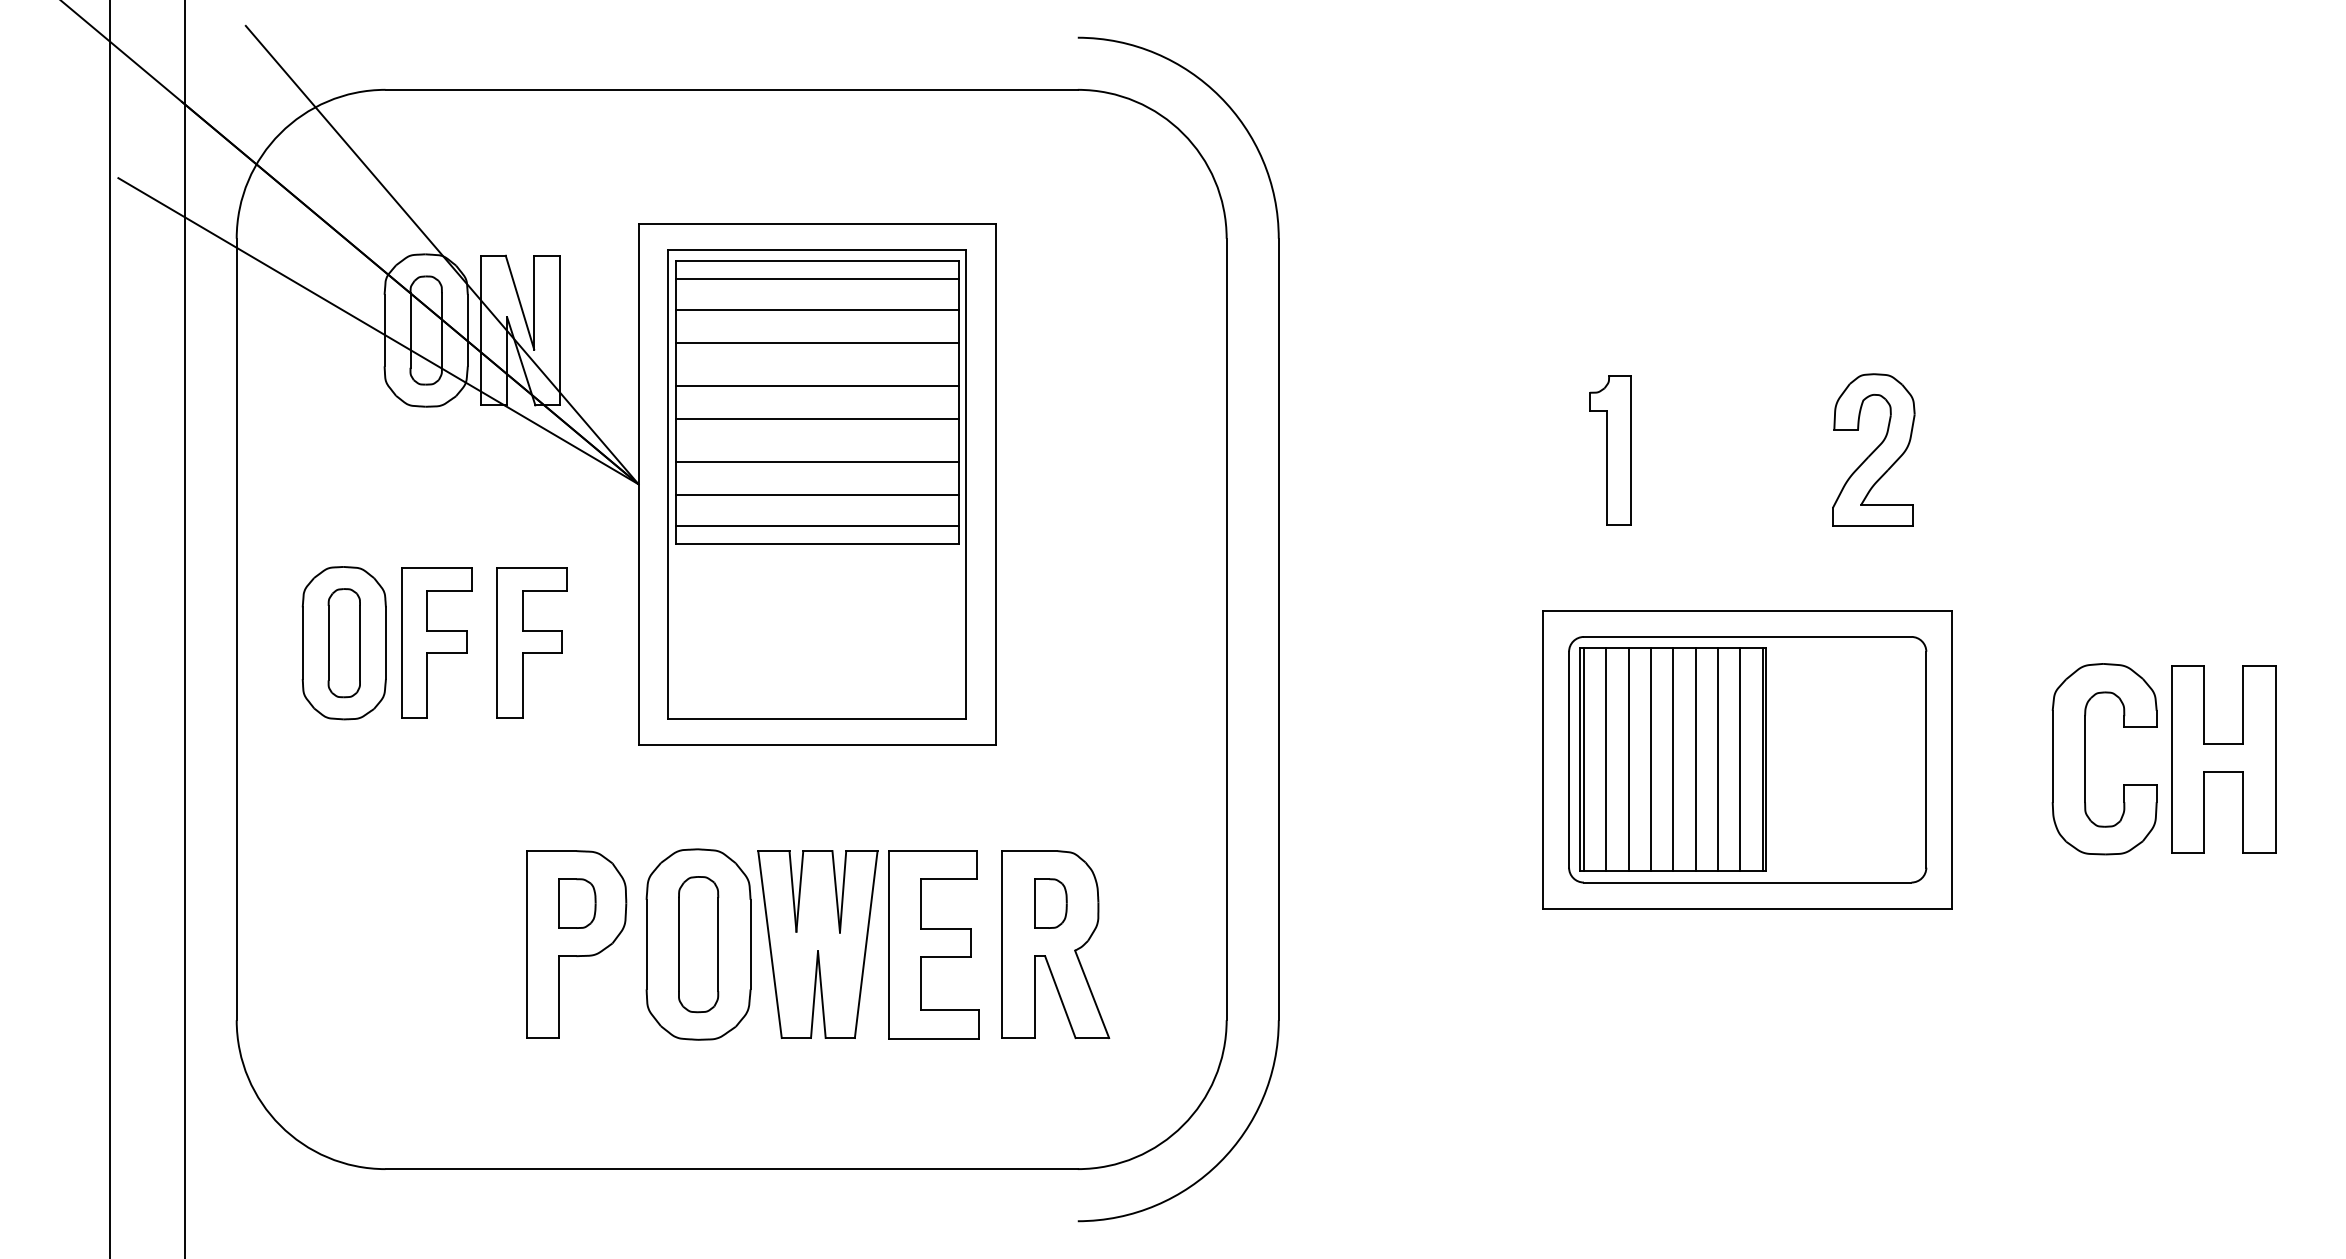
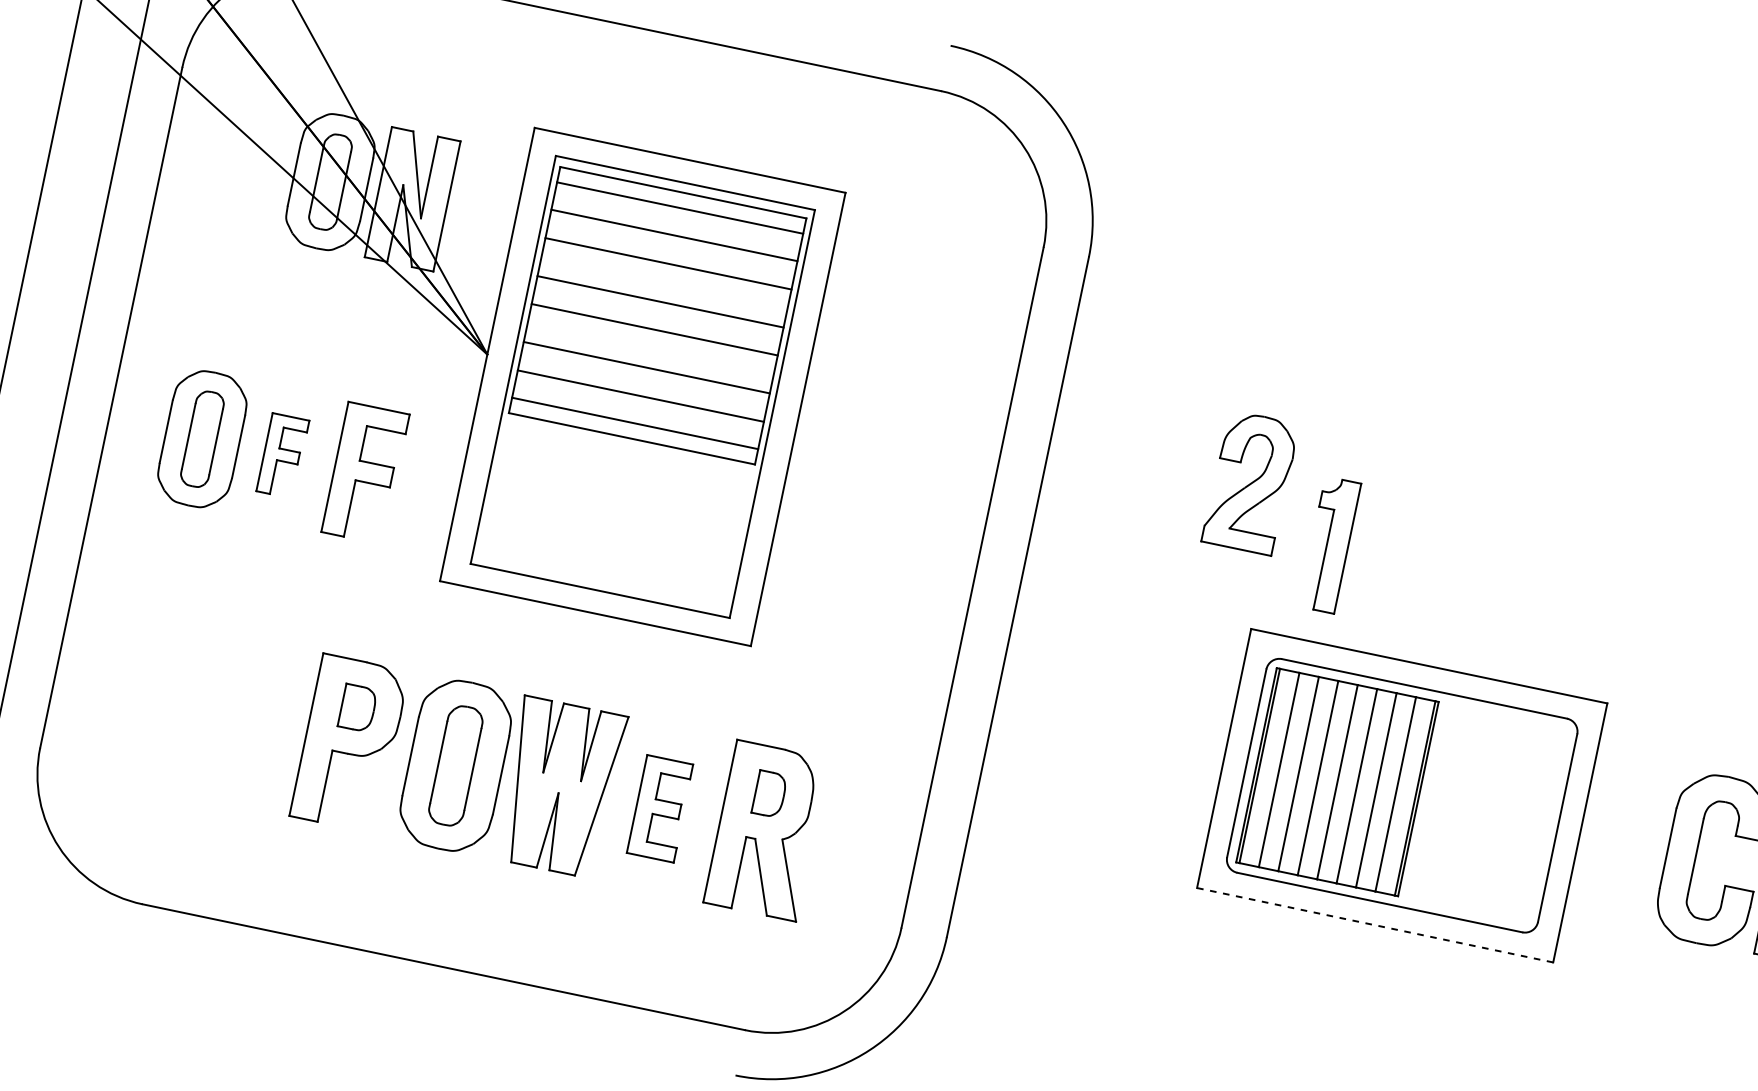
part: (1873, 449) -> (1250, 482), moved
part: (1610, 450) -> (1329, 545), moved
part: (436, 642) -> (282, 455), size x0.6
line: (1747, 908) -> (1375, 925), solid -> dashed
part: (933, 944) -> (660, 808), size x0.6

